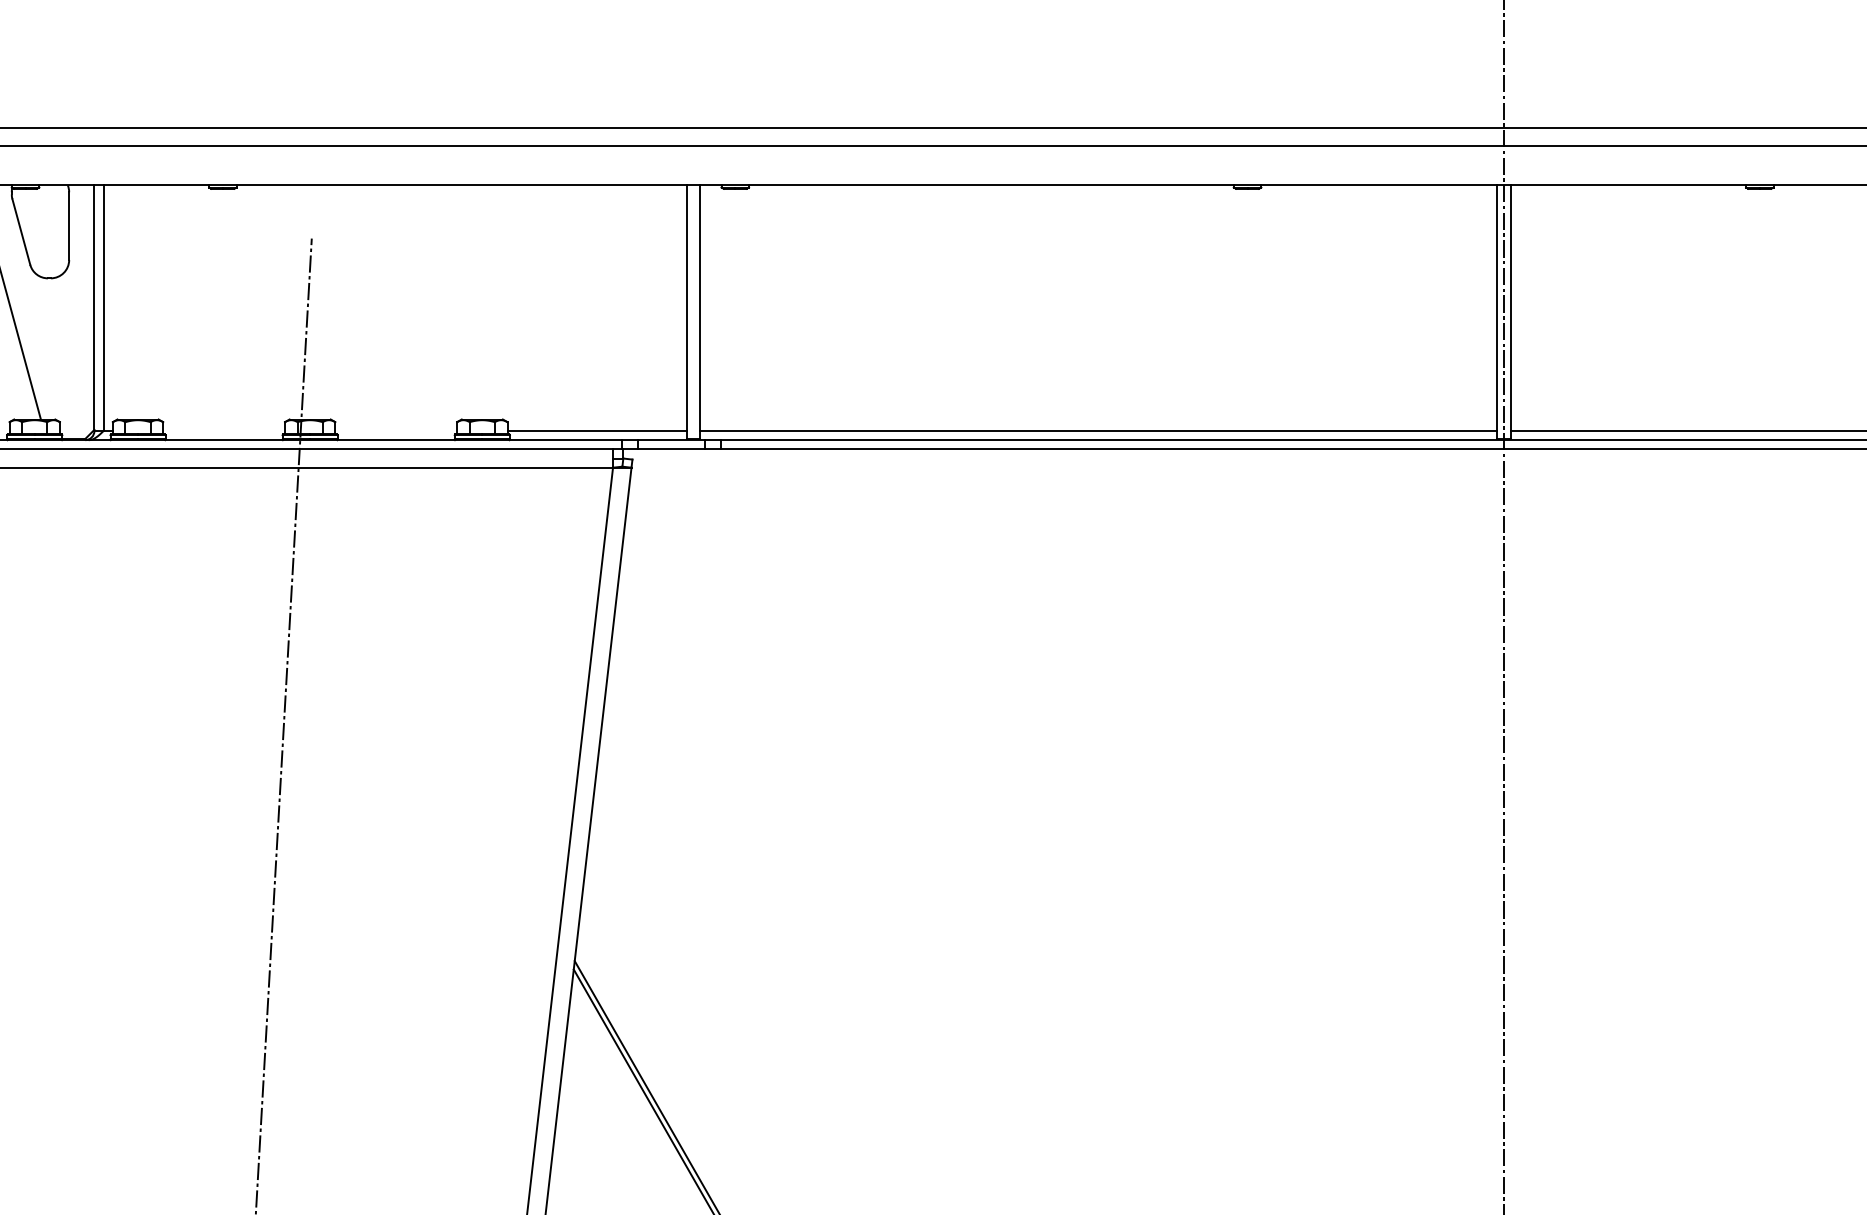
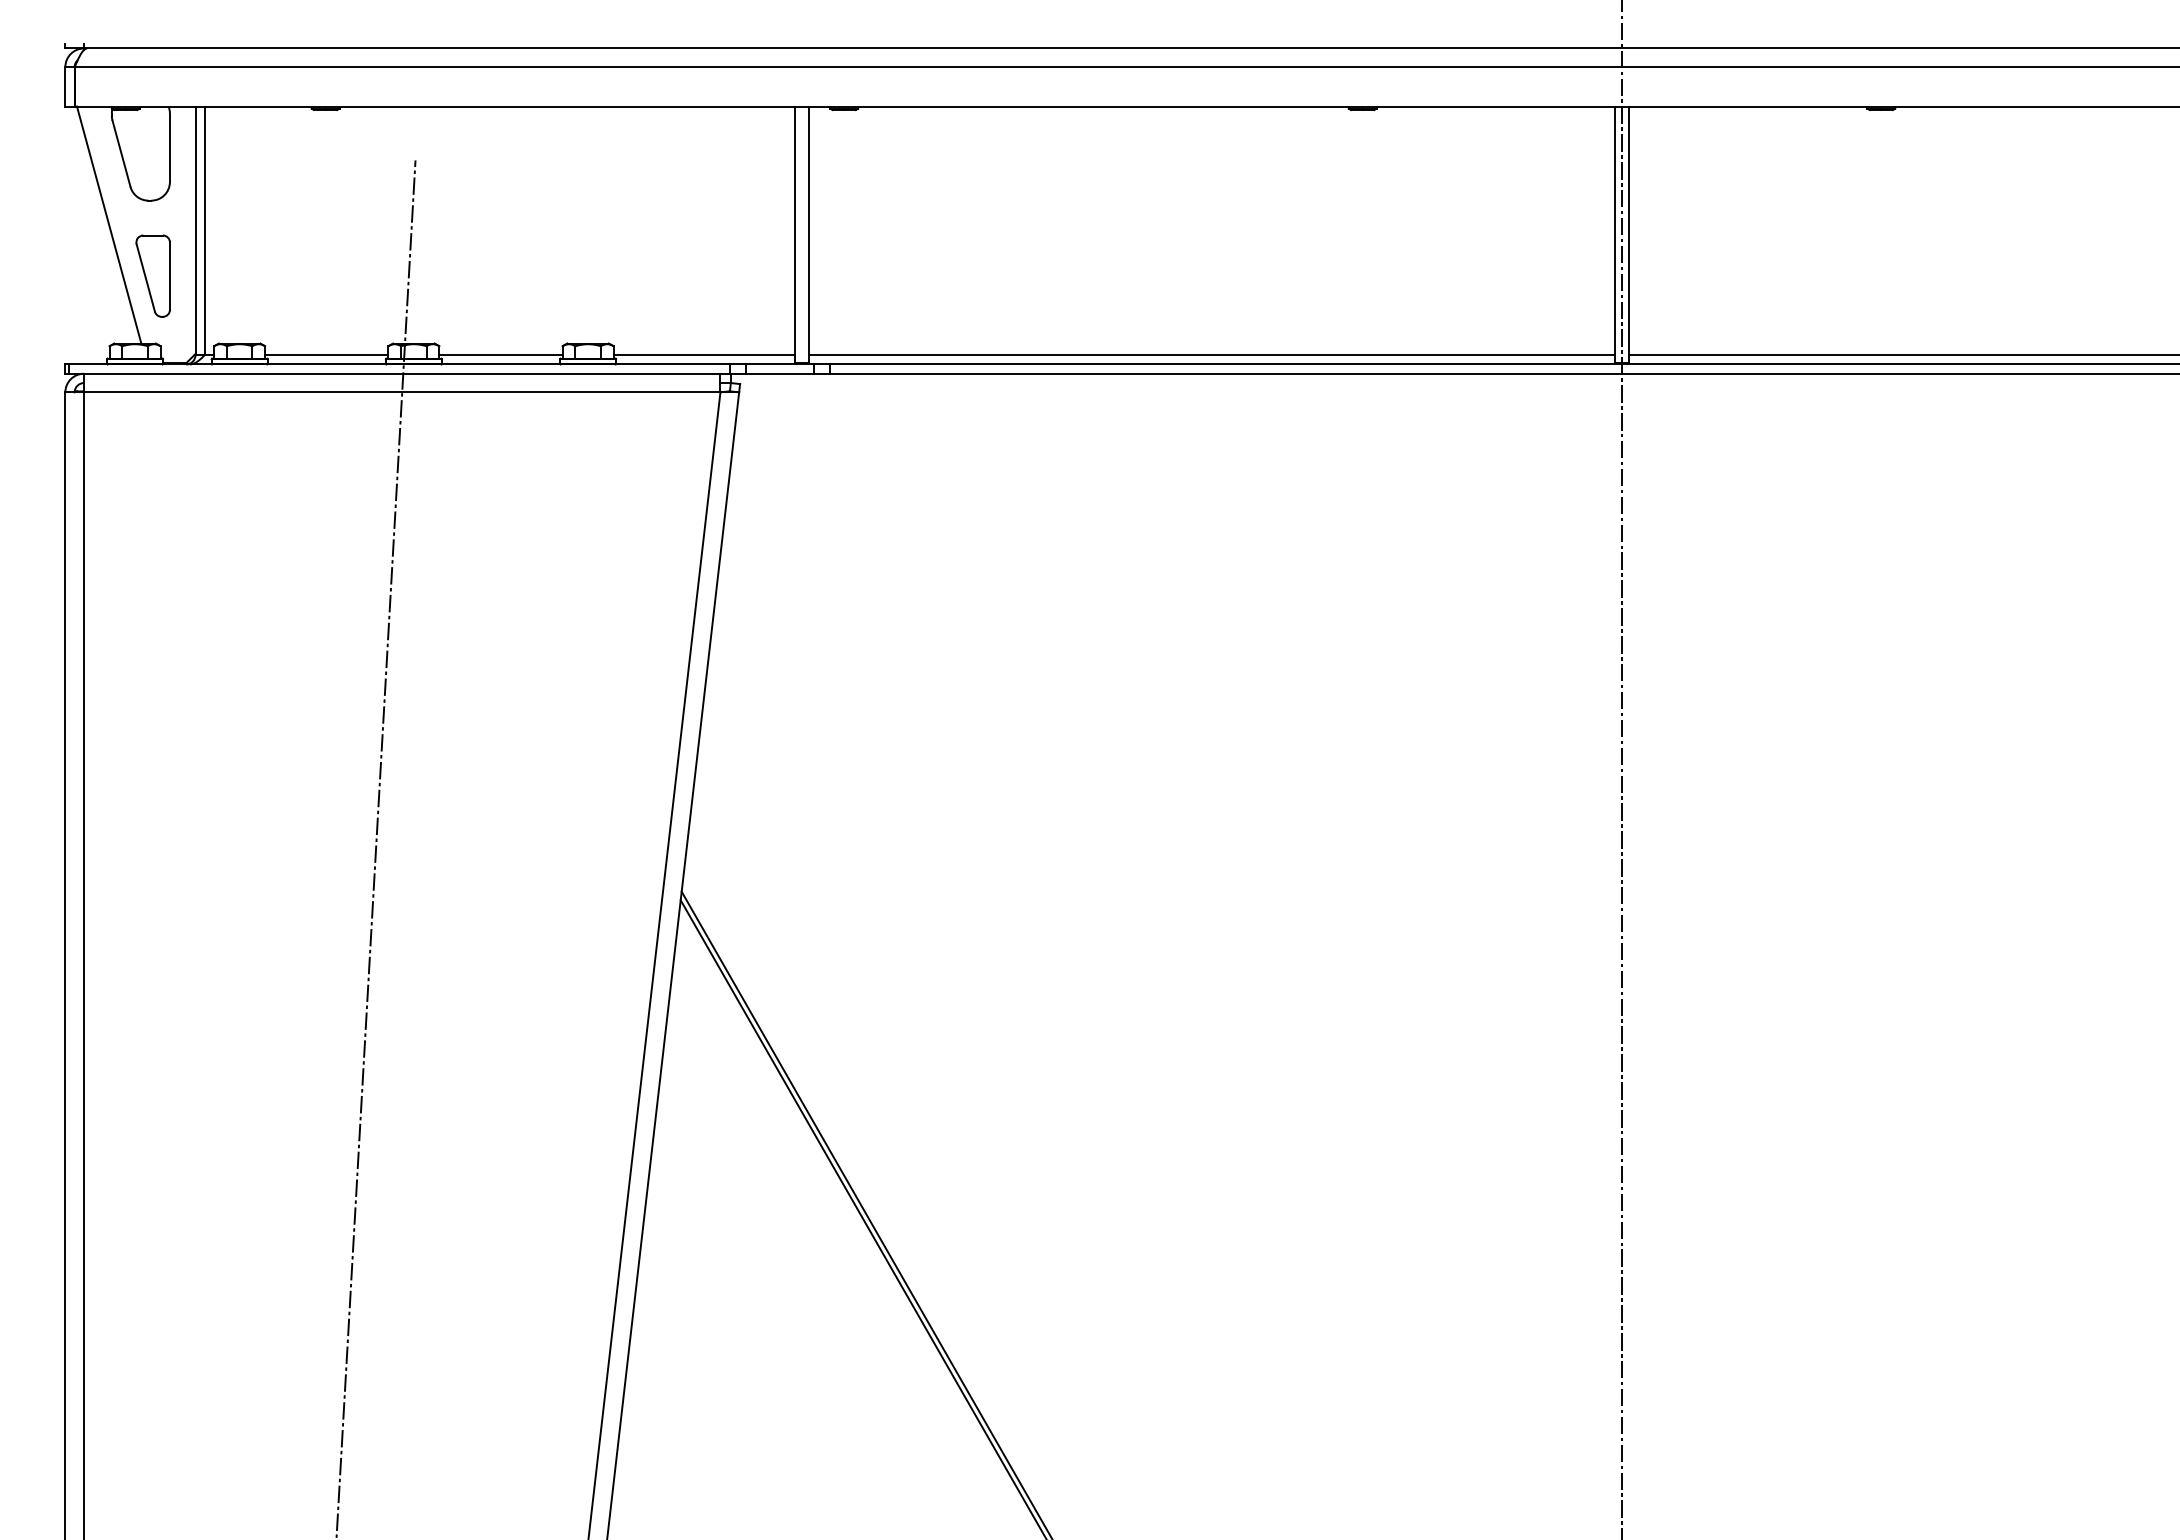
part: (51, 352) -> (152, 275), added
line: (223, 431) -> (326, 355), added
line: (395, 431) -> (500, 355), added

